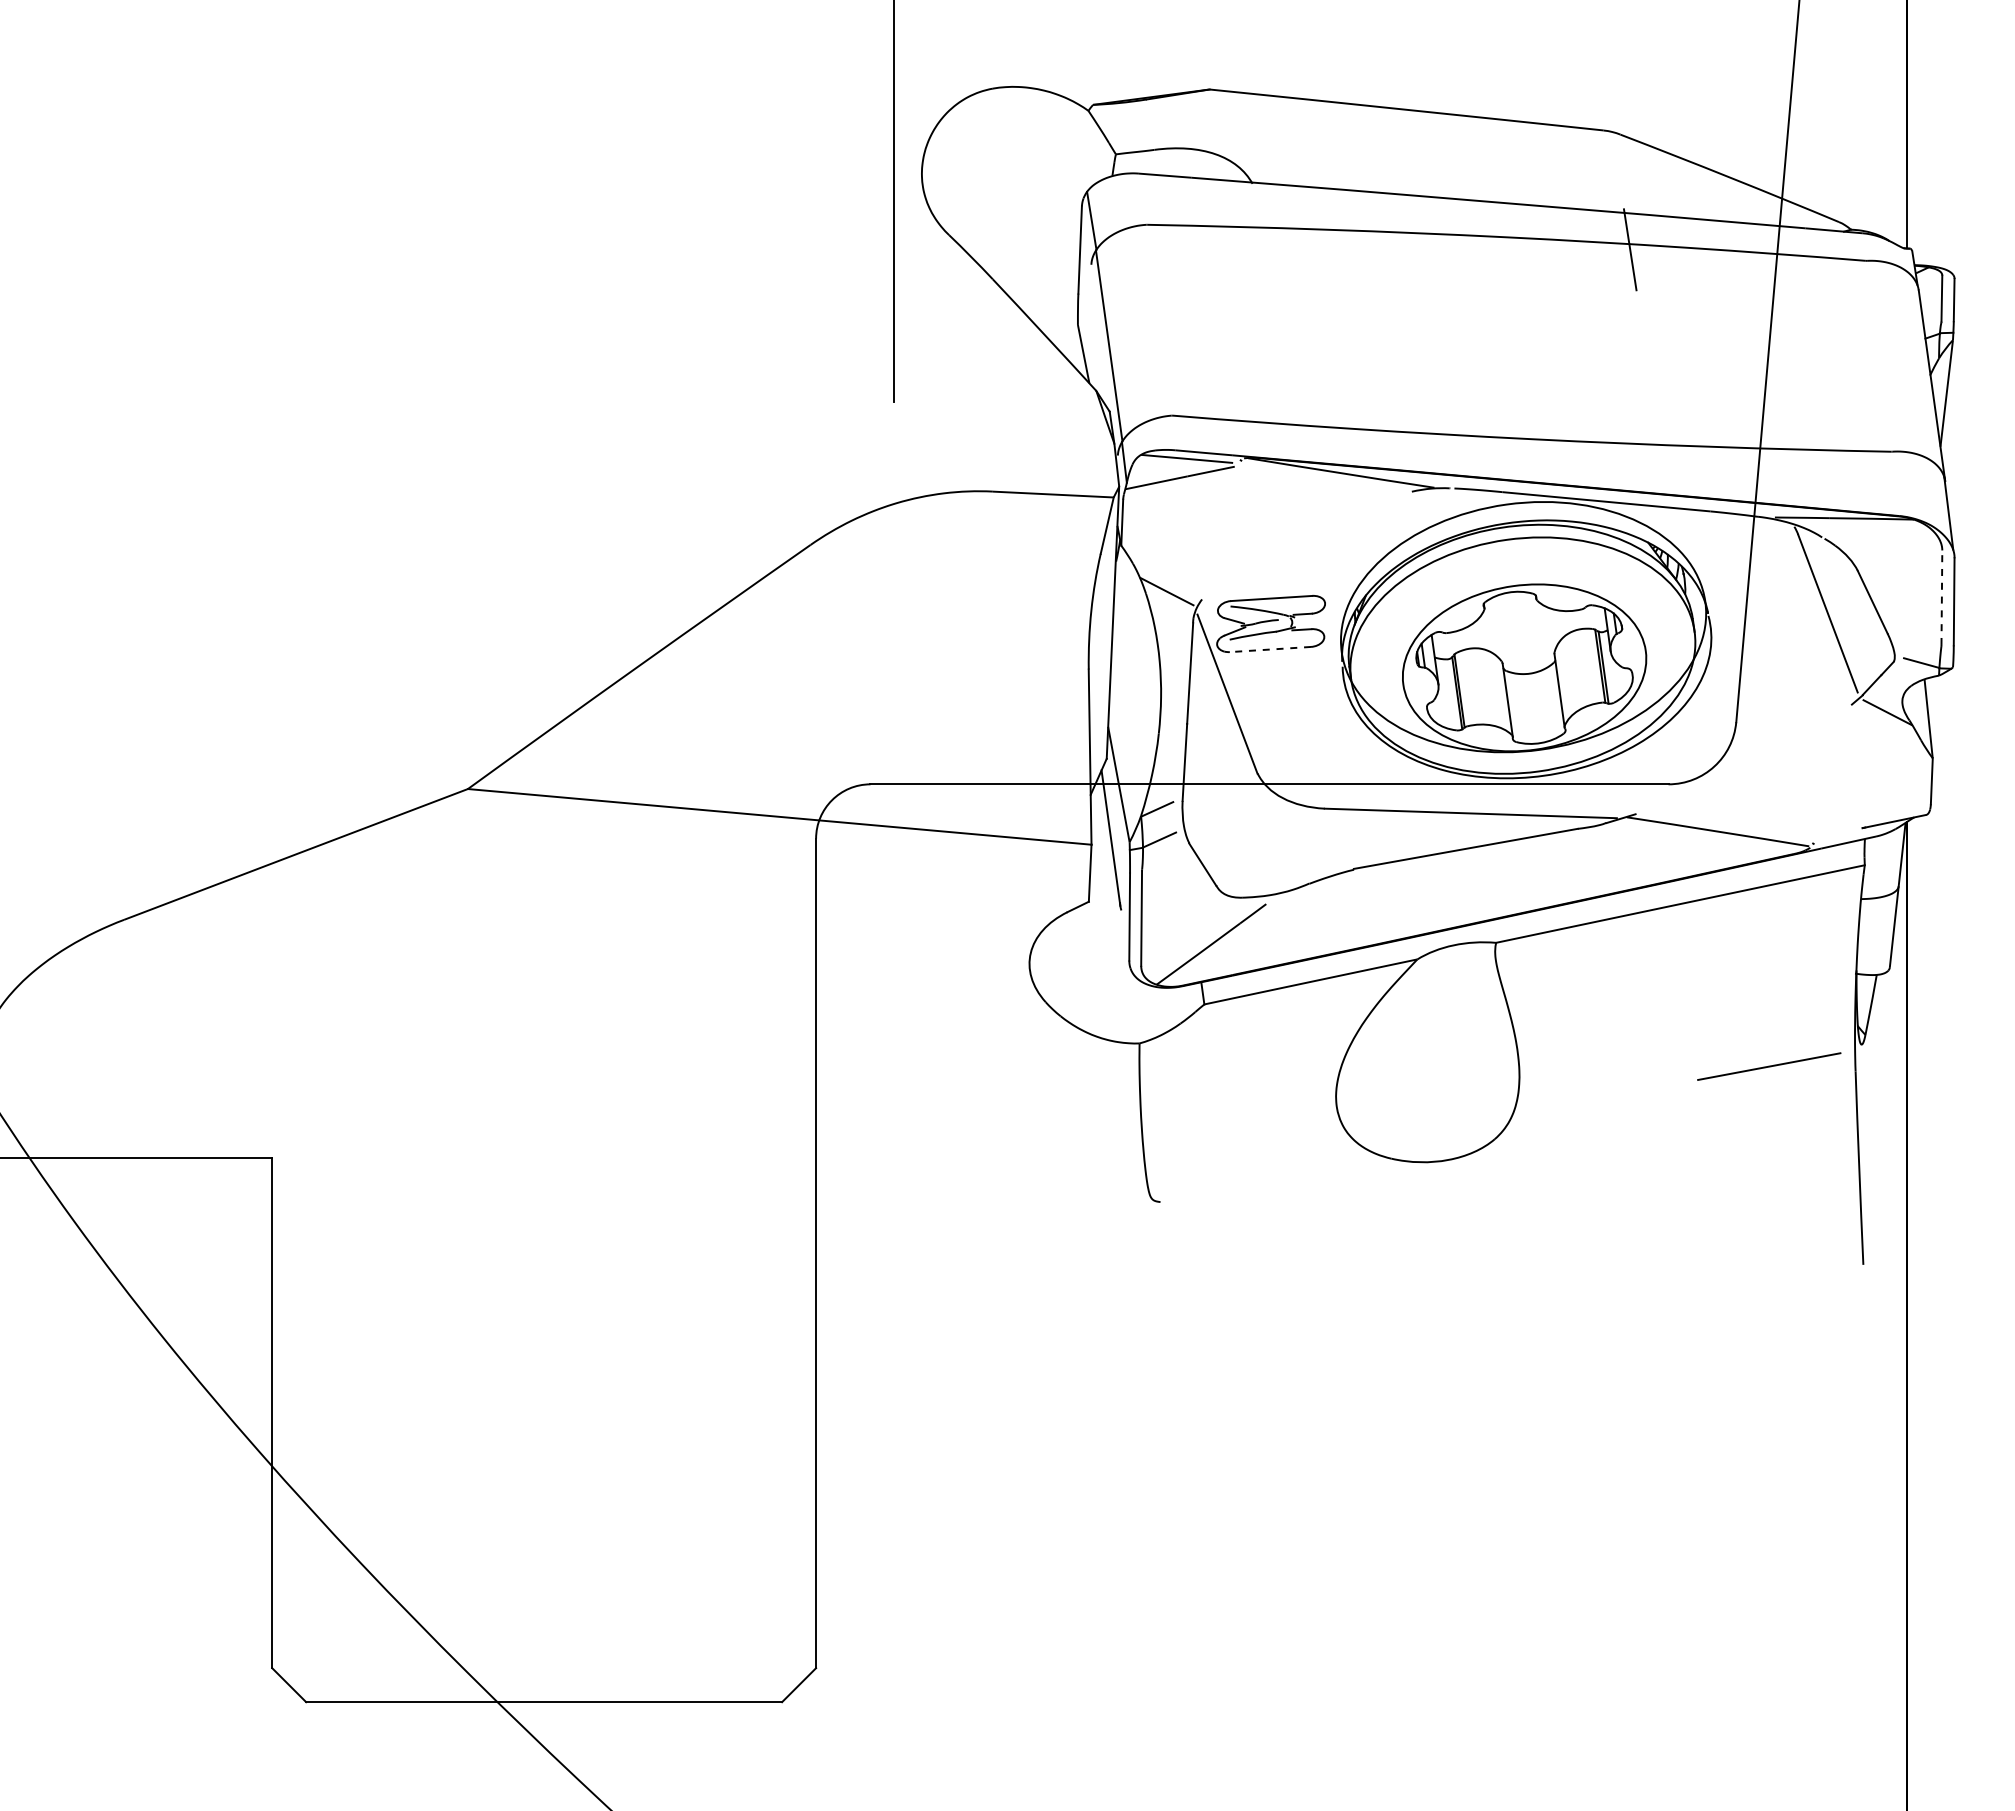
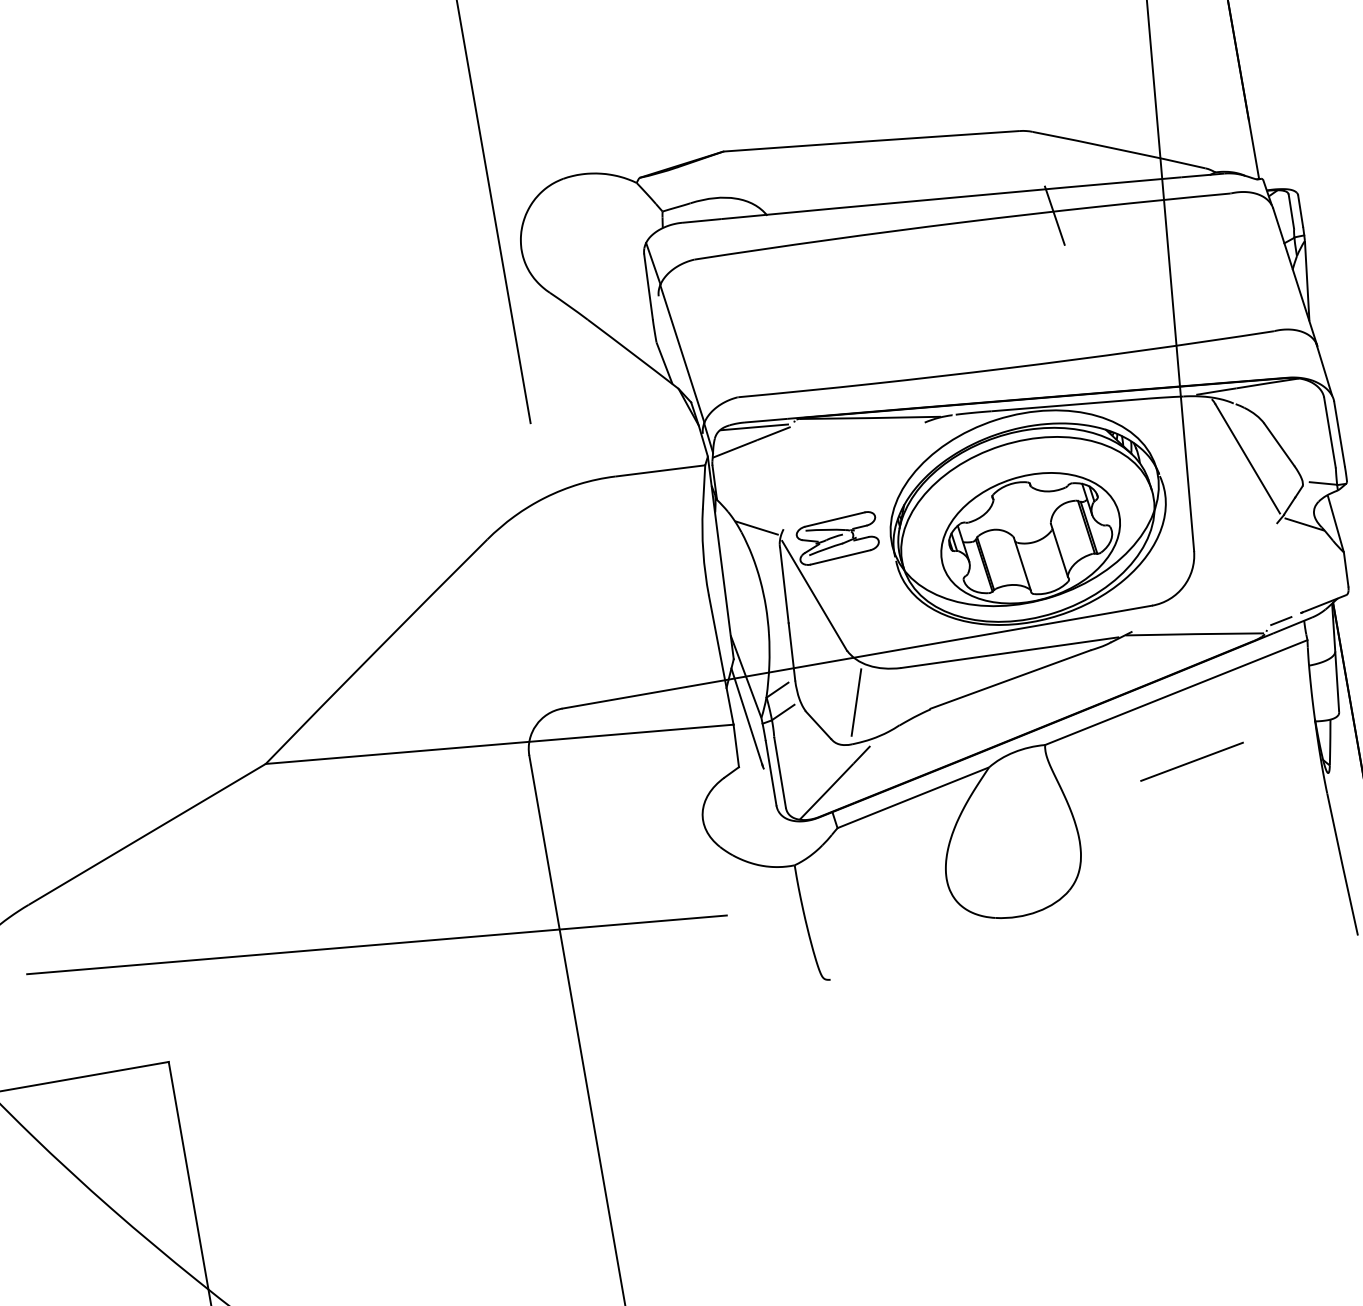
line: (1941, 597) -> (1329, 432), dashed -> solid
line: (1270, 649) -> (840, 557), dashed -> solid
line: (1834, 833) -> (1281, 620), added
line: (1257, 843) -> (856, 702), added
line: (572, 1051) -> (376, 944), added
line: (1769, 1066) -> (1192, 761), moved

